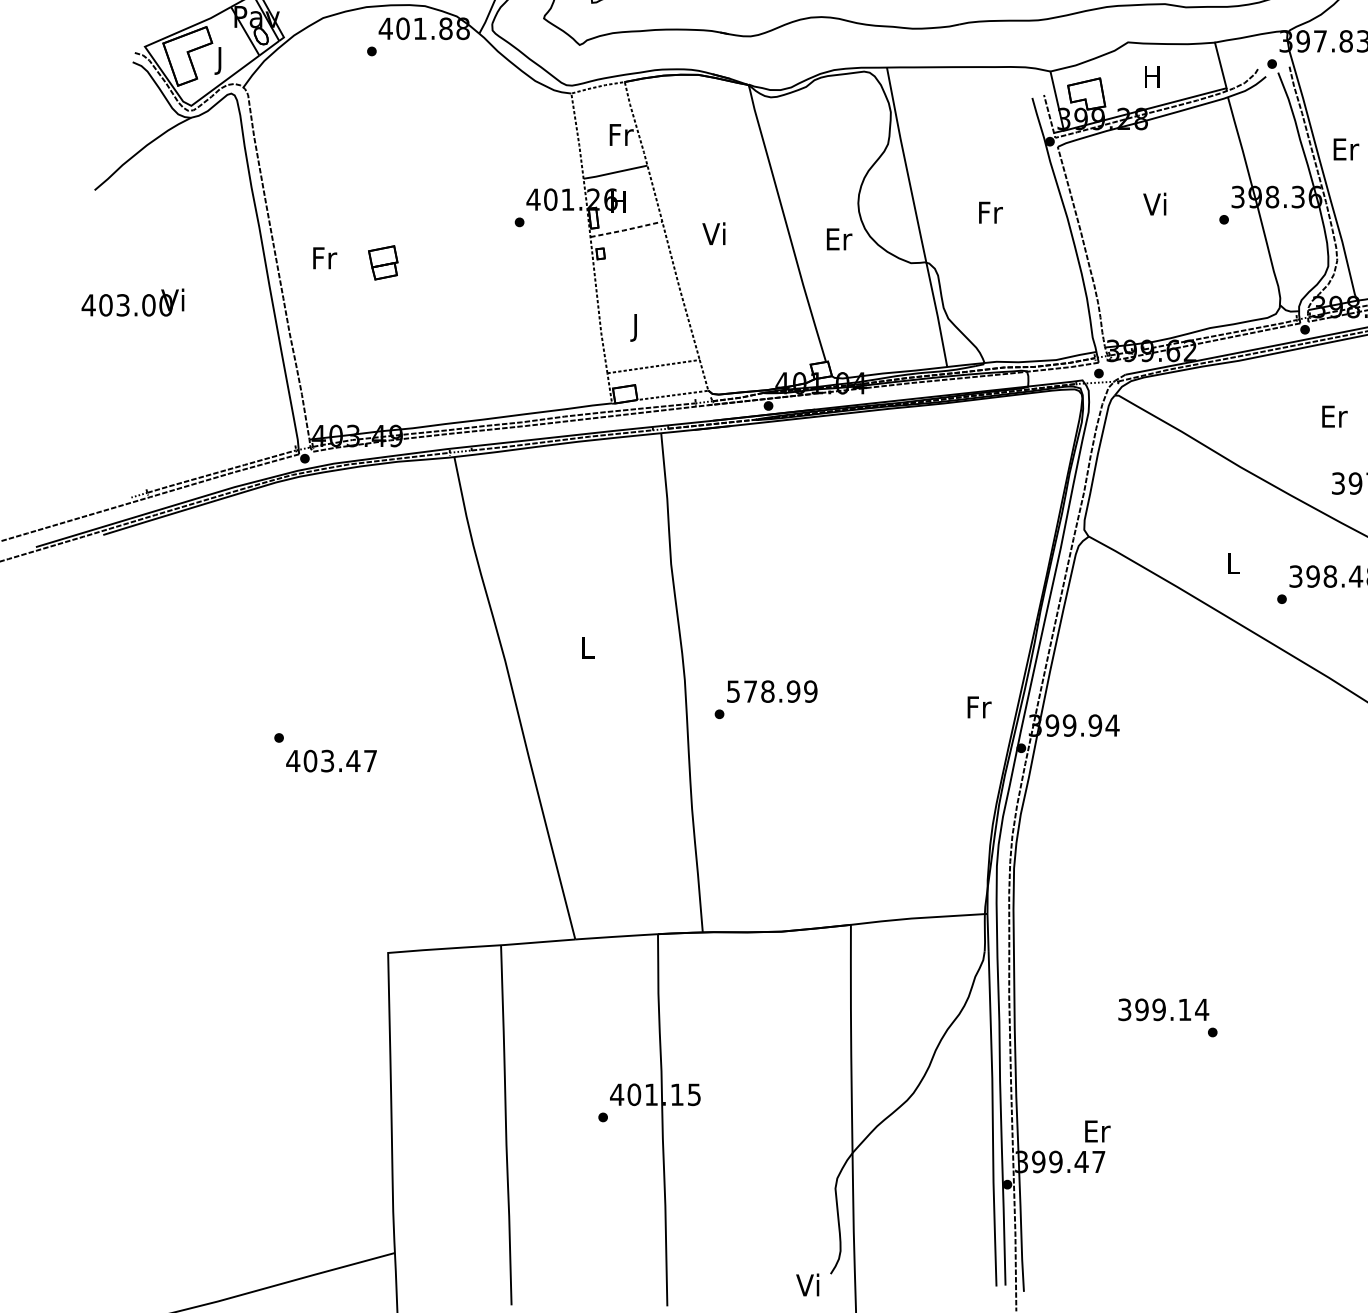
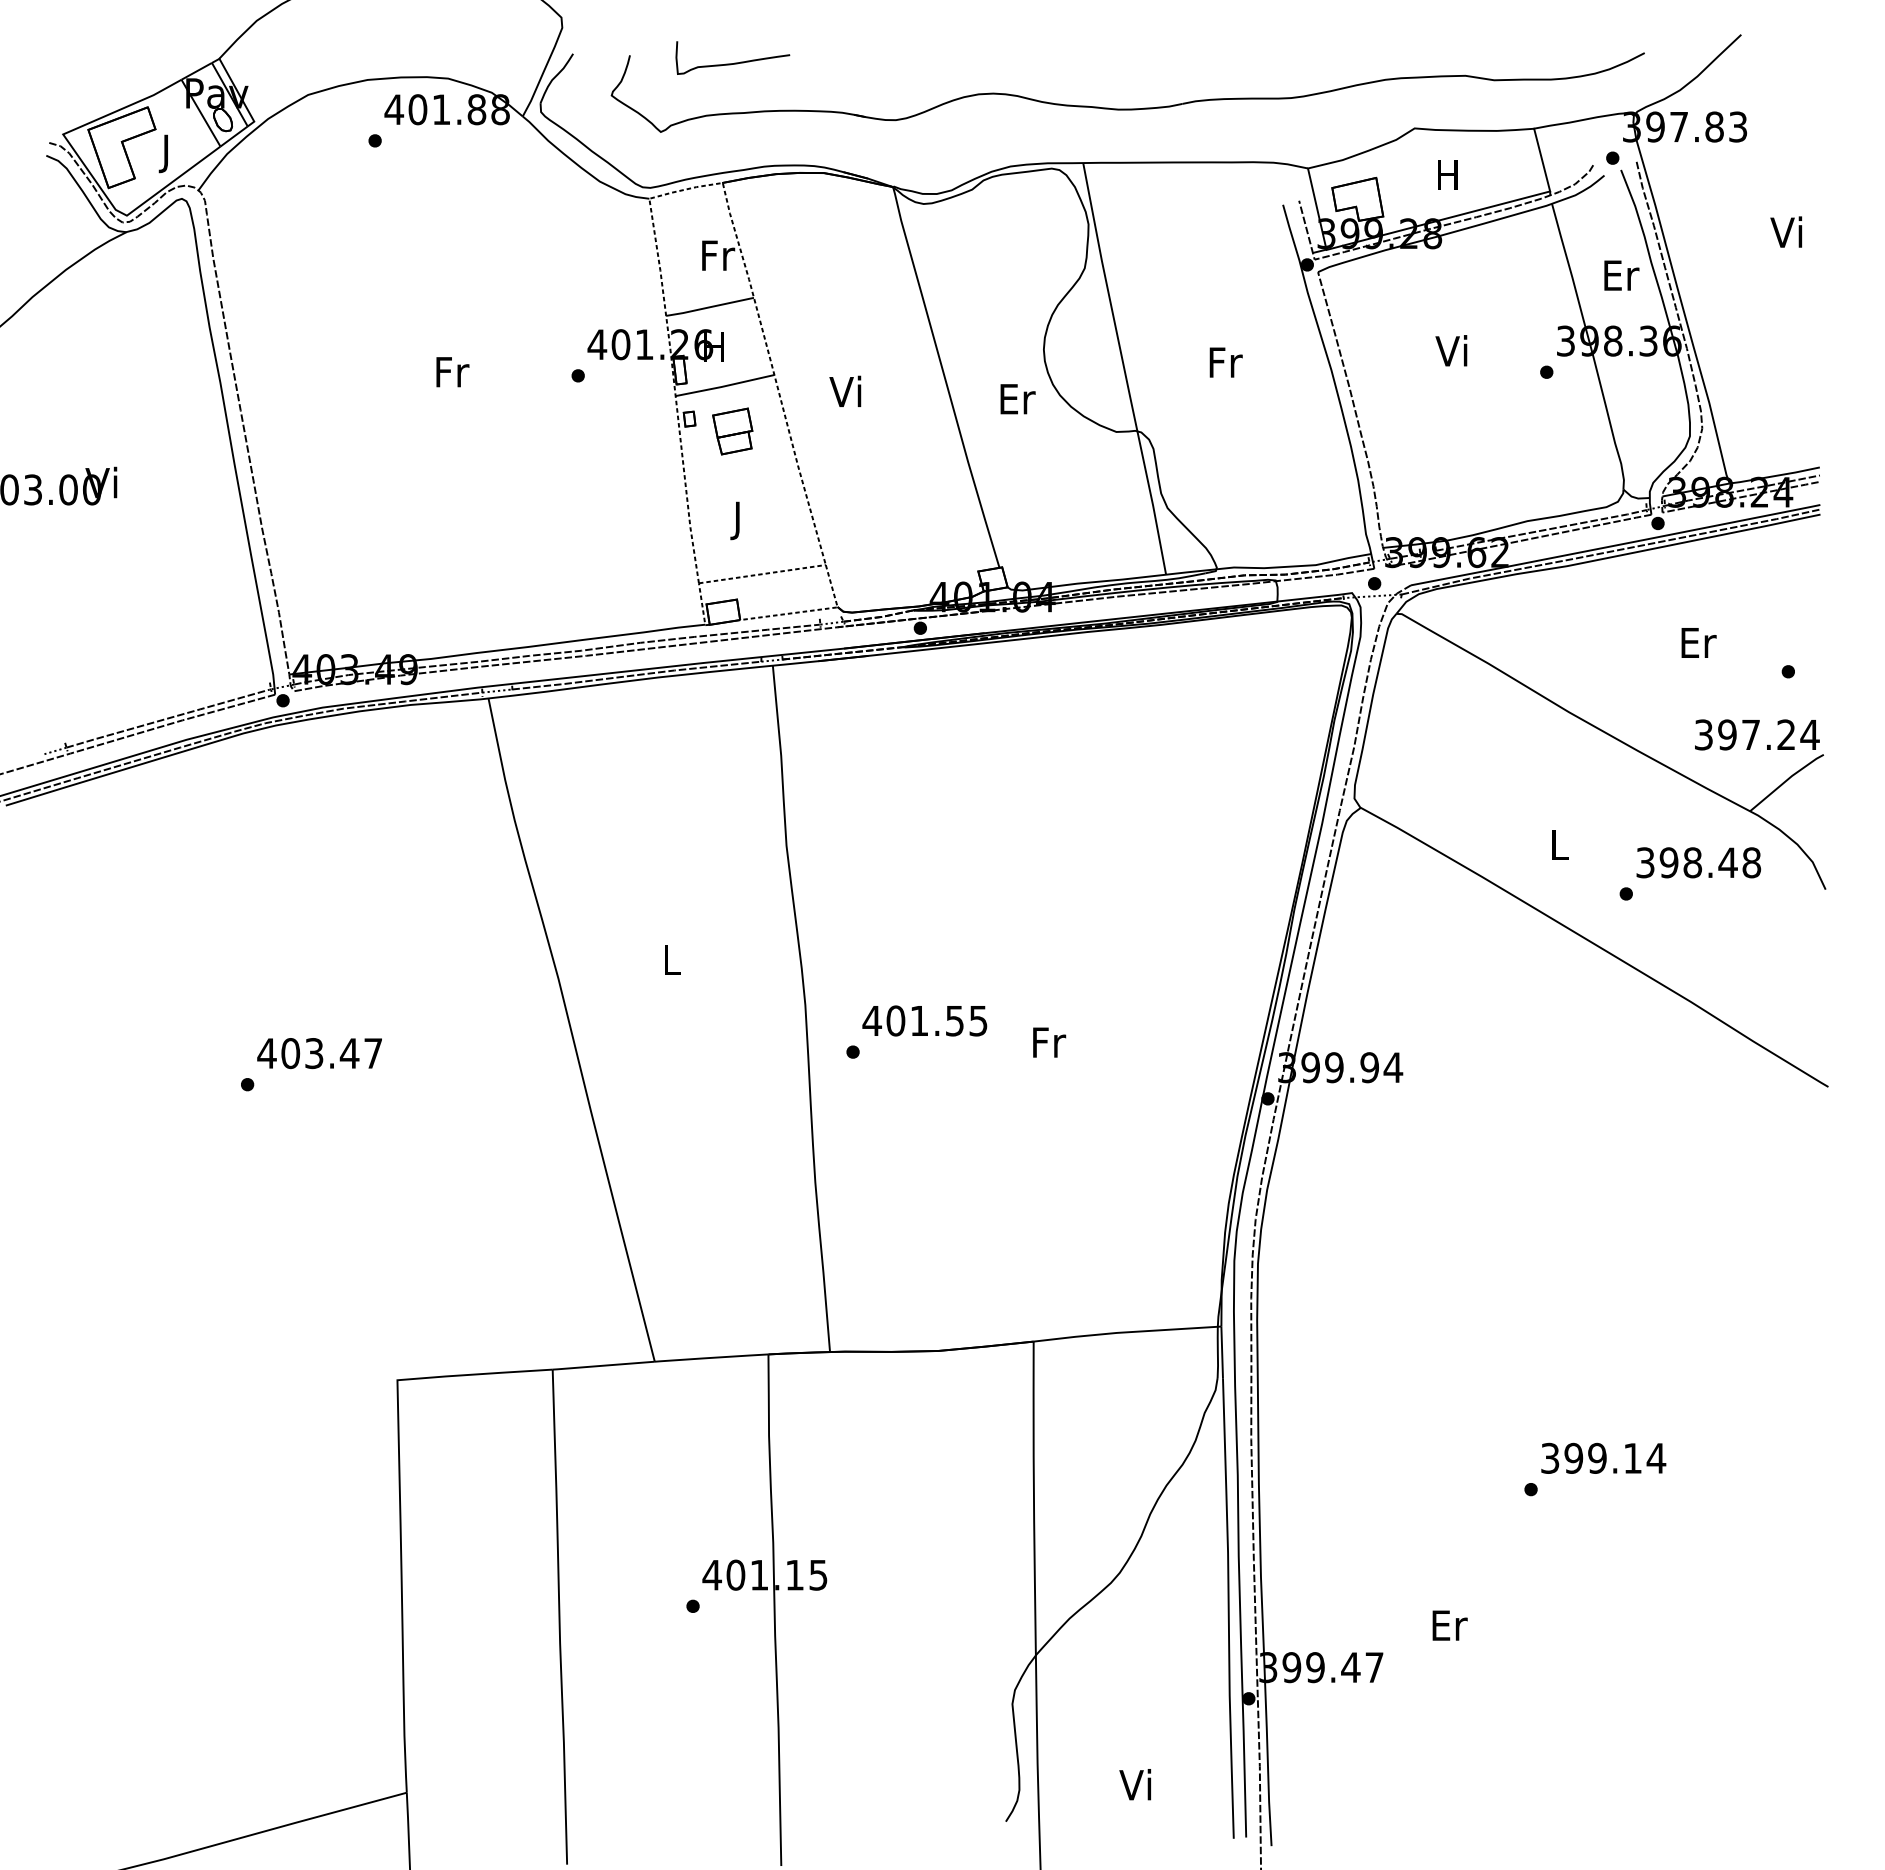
text: (1346, 149) -> (1621, 275), moved
line: (626, 230) -> (725, 386), dashed -> solid
text: (324, 258) -> (452, 372), moved
part: (383, 262) -> (732, 431), moved
text: (771, 691) -> (924, 1020), 578.99 -> 401.55
text: (979, 707) -> (1049, 1042), moved
text: (331, 761) -> (319, 1053), moved
text: (1163, 1009) -> (1603, 1457), moved
text: (1097, 1131) -> (1449, 1625), moved
text: (807, 1284) -> (1134, 1784), moved

